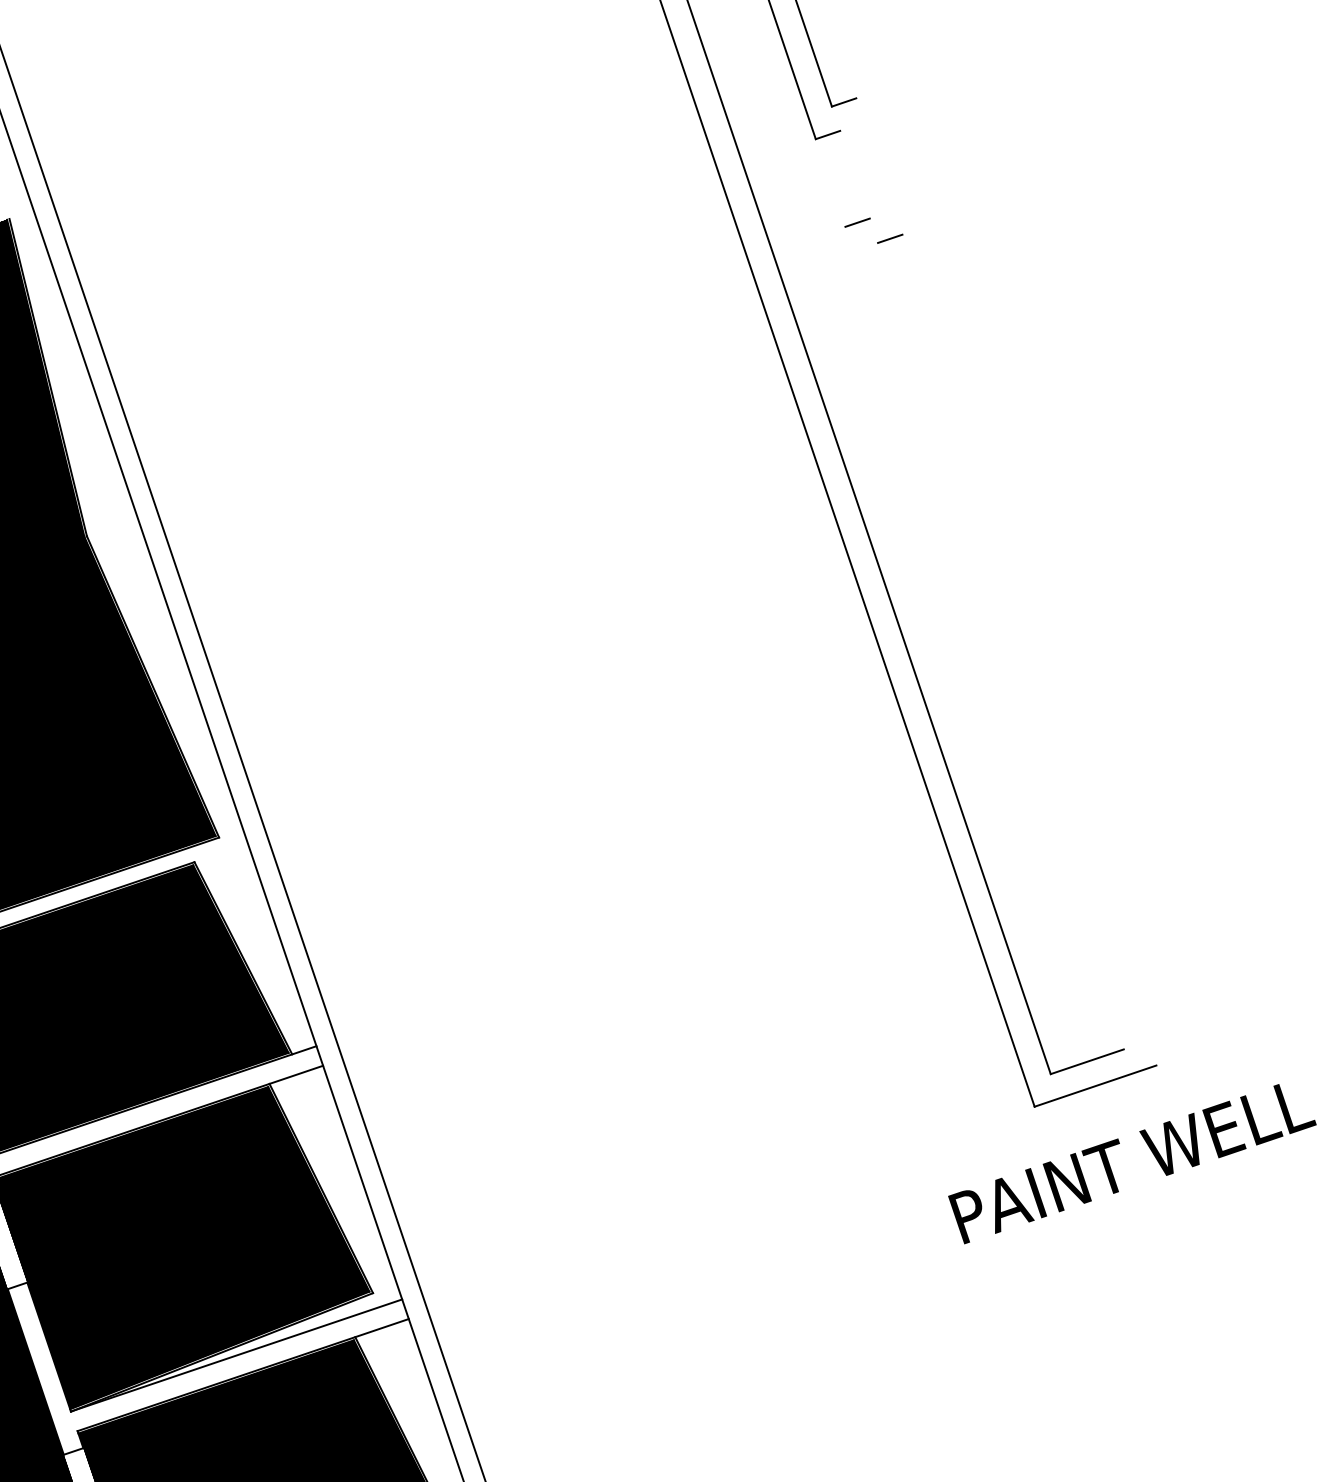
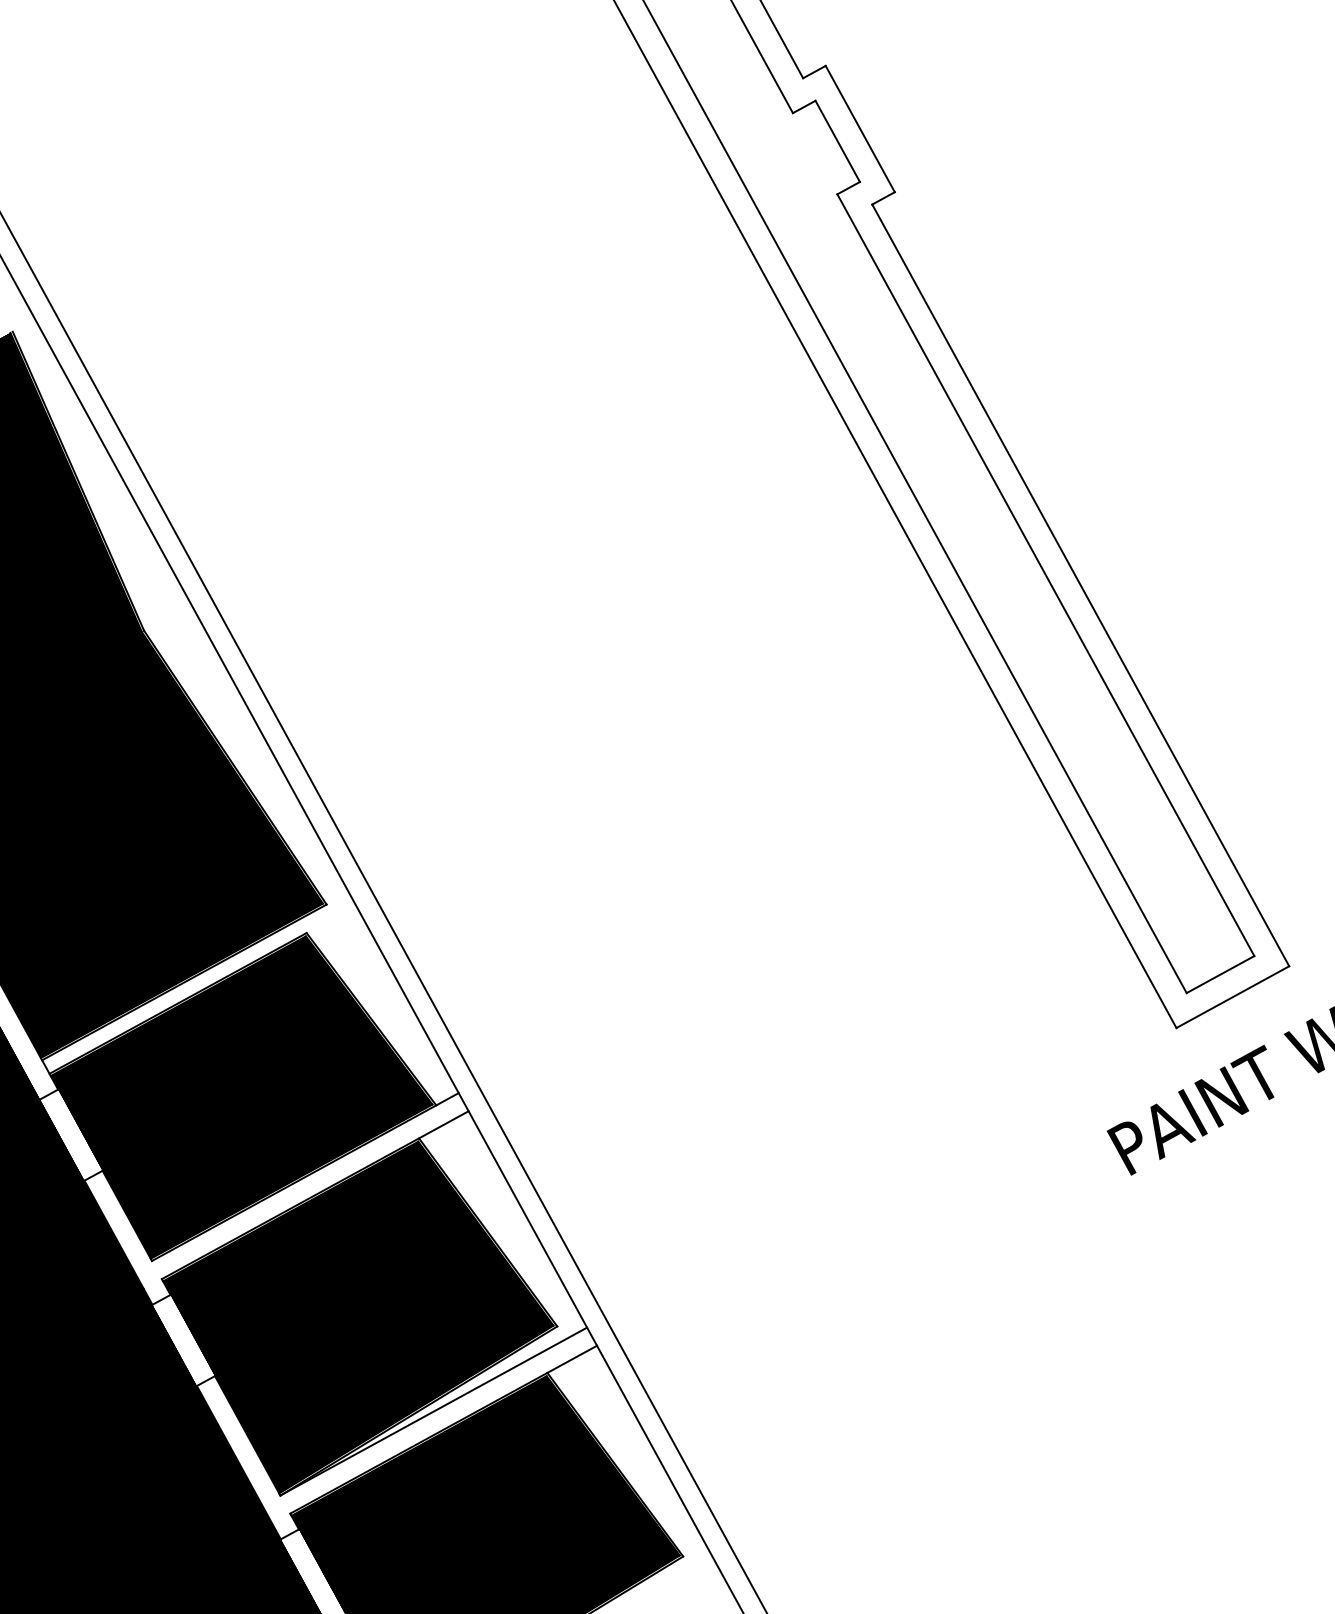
line: (878, 165) -> (859, 128), added
line: (854, 174) -> (837, 141), added
line: (984, 638) -> (1045, 575), added
line: (1016, 654) -> (1080, 585), added

